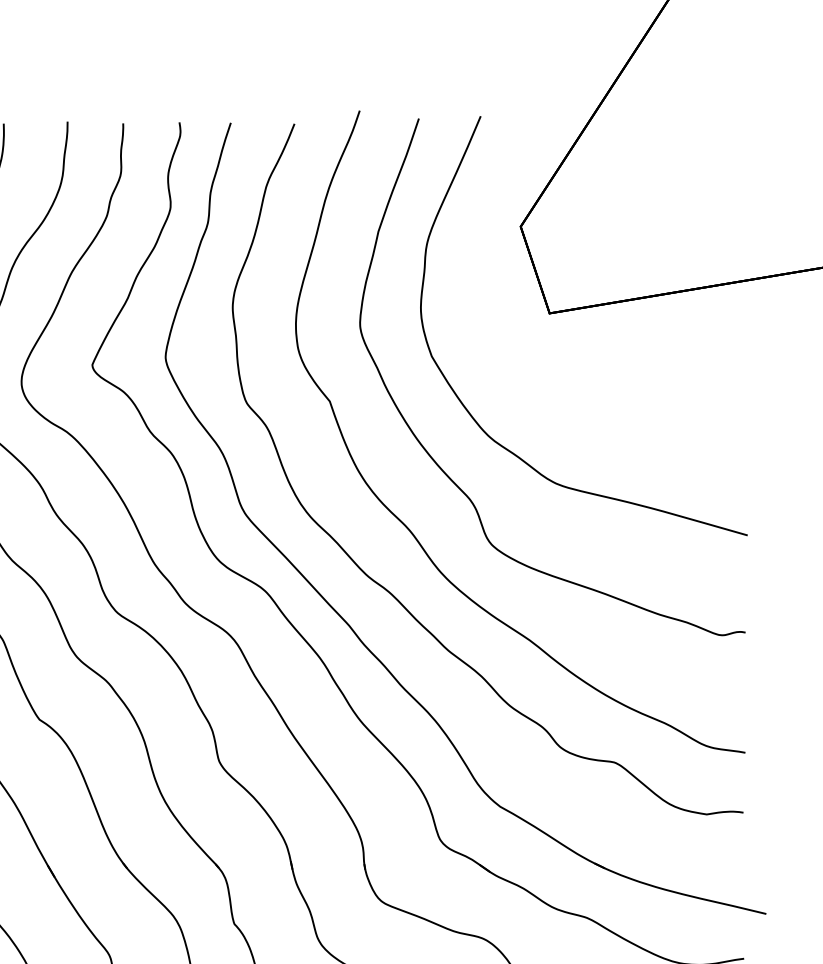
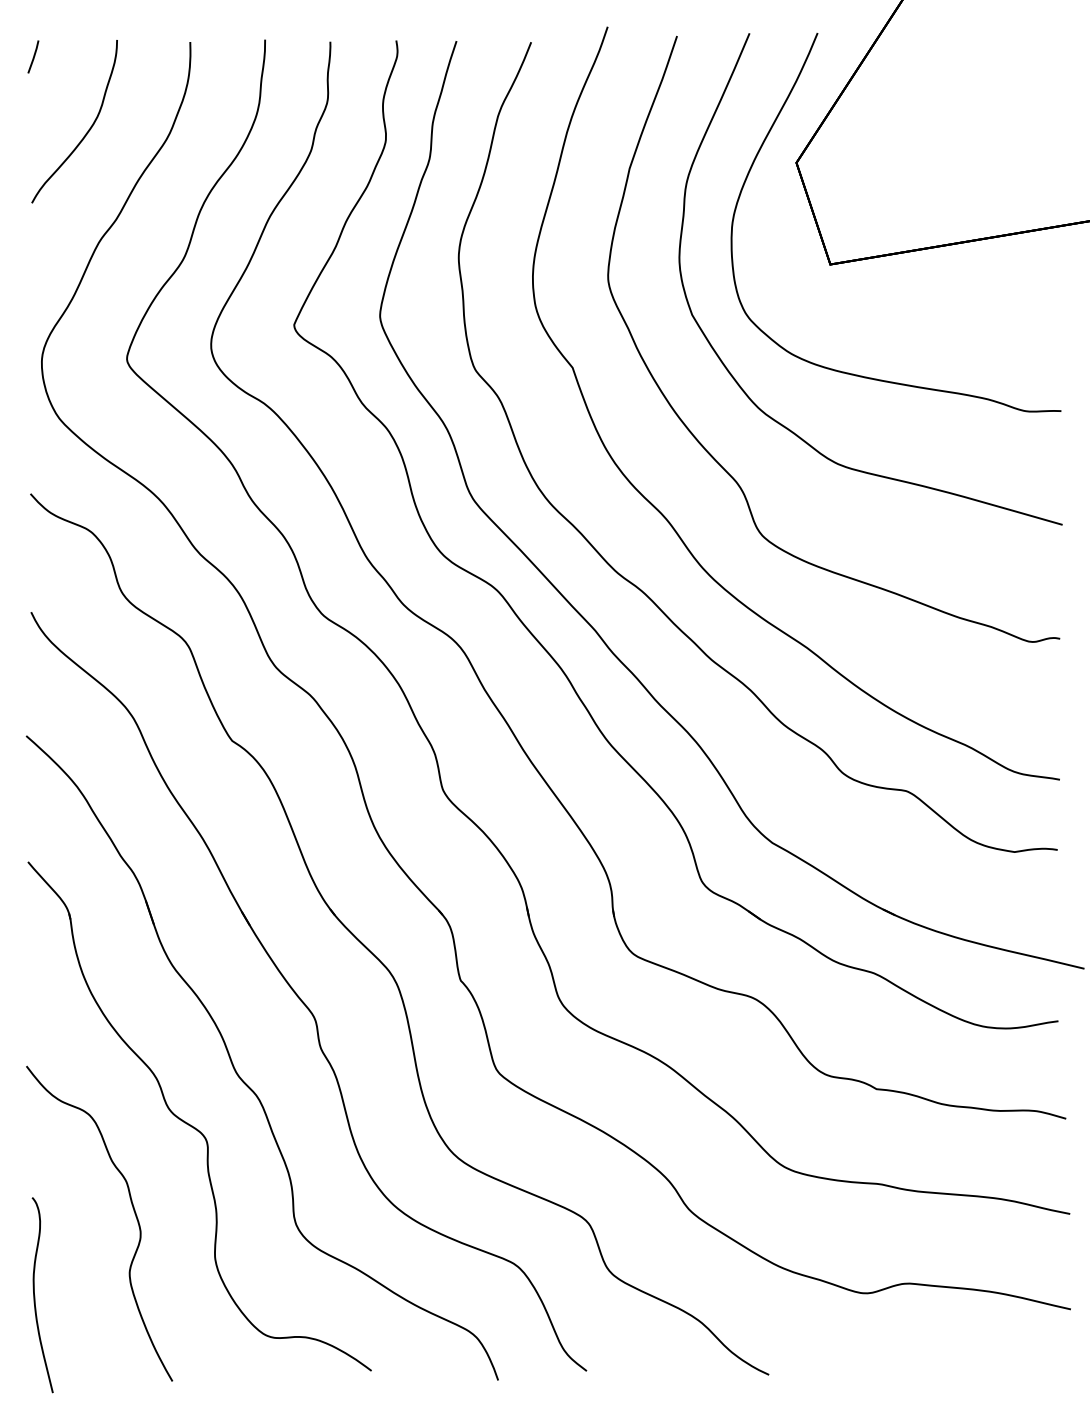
curve: (488, 219) -> (758, 154), added

